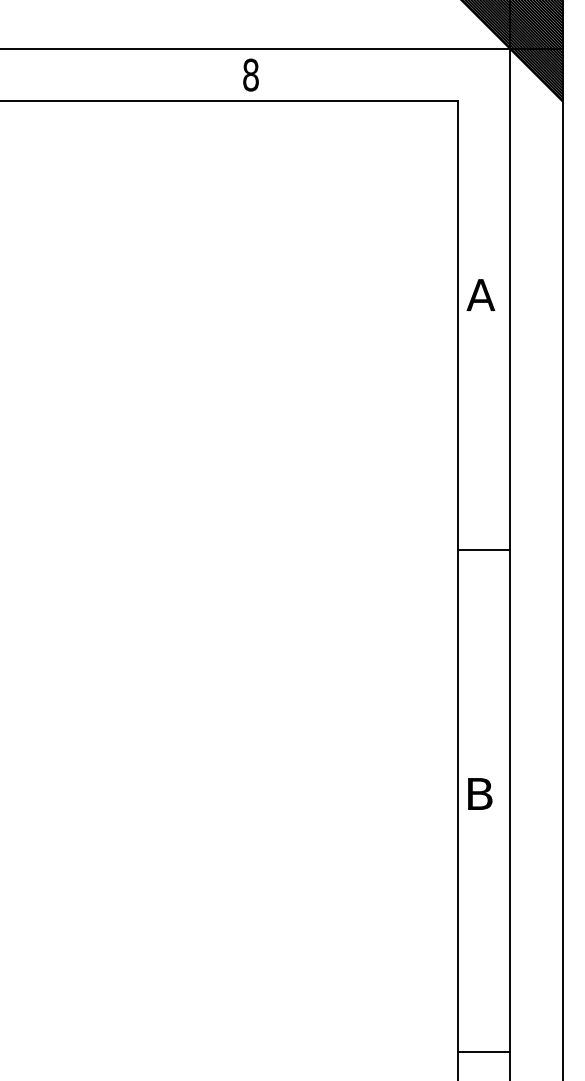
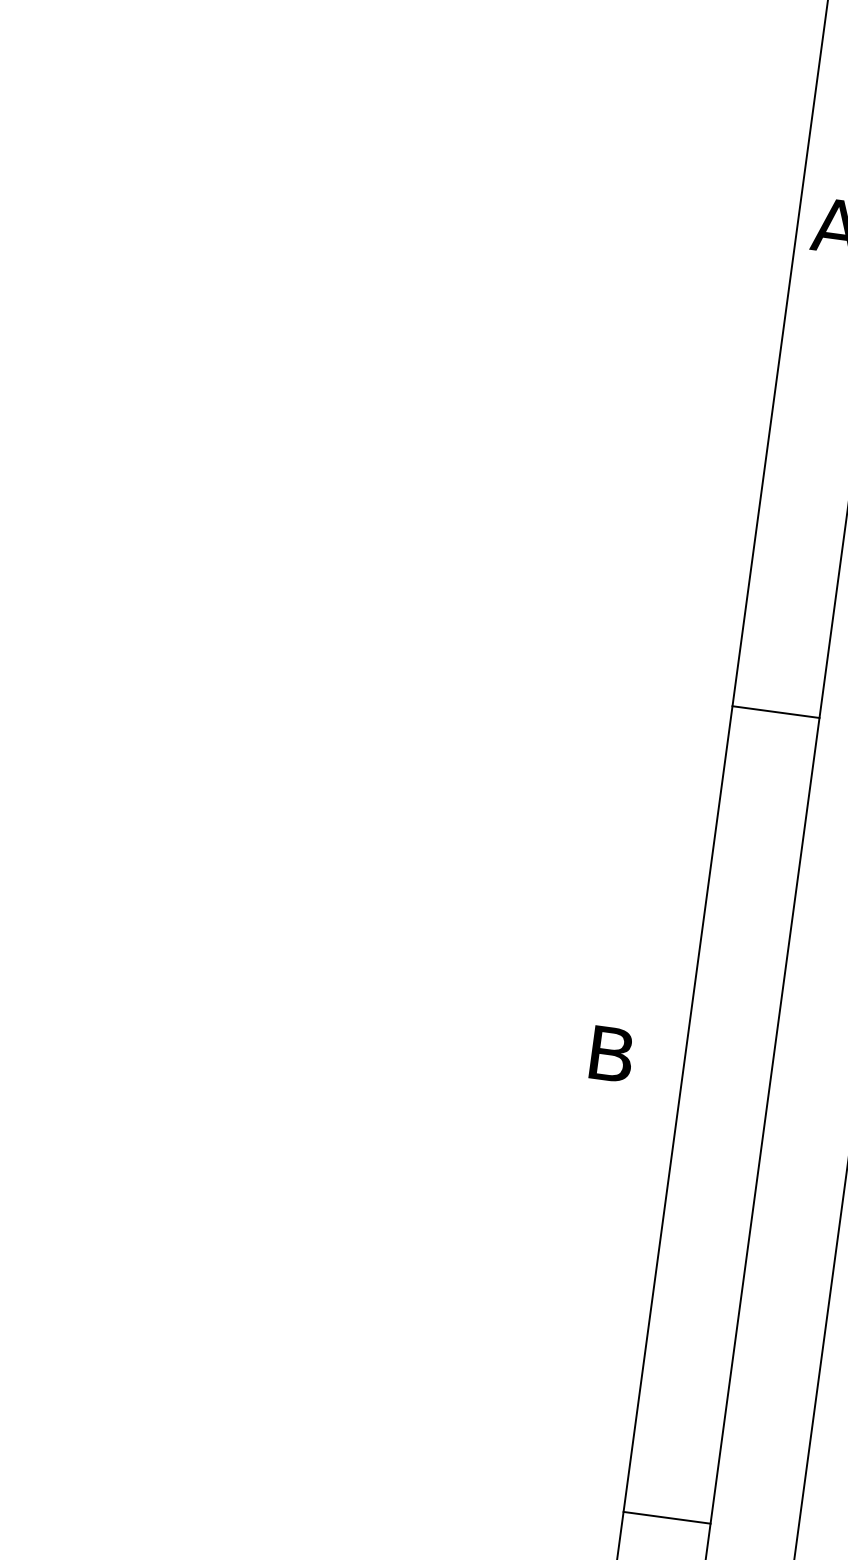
line: (483, 550) -> (775, 712), moved
text: (480, 793) -> (612, 1053), moved
line: (483, 1051) -> (666, 1517), moved

